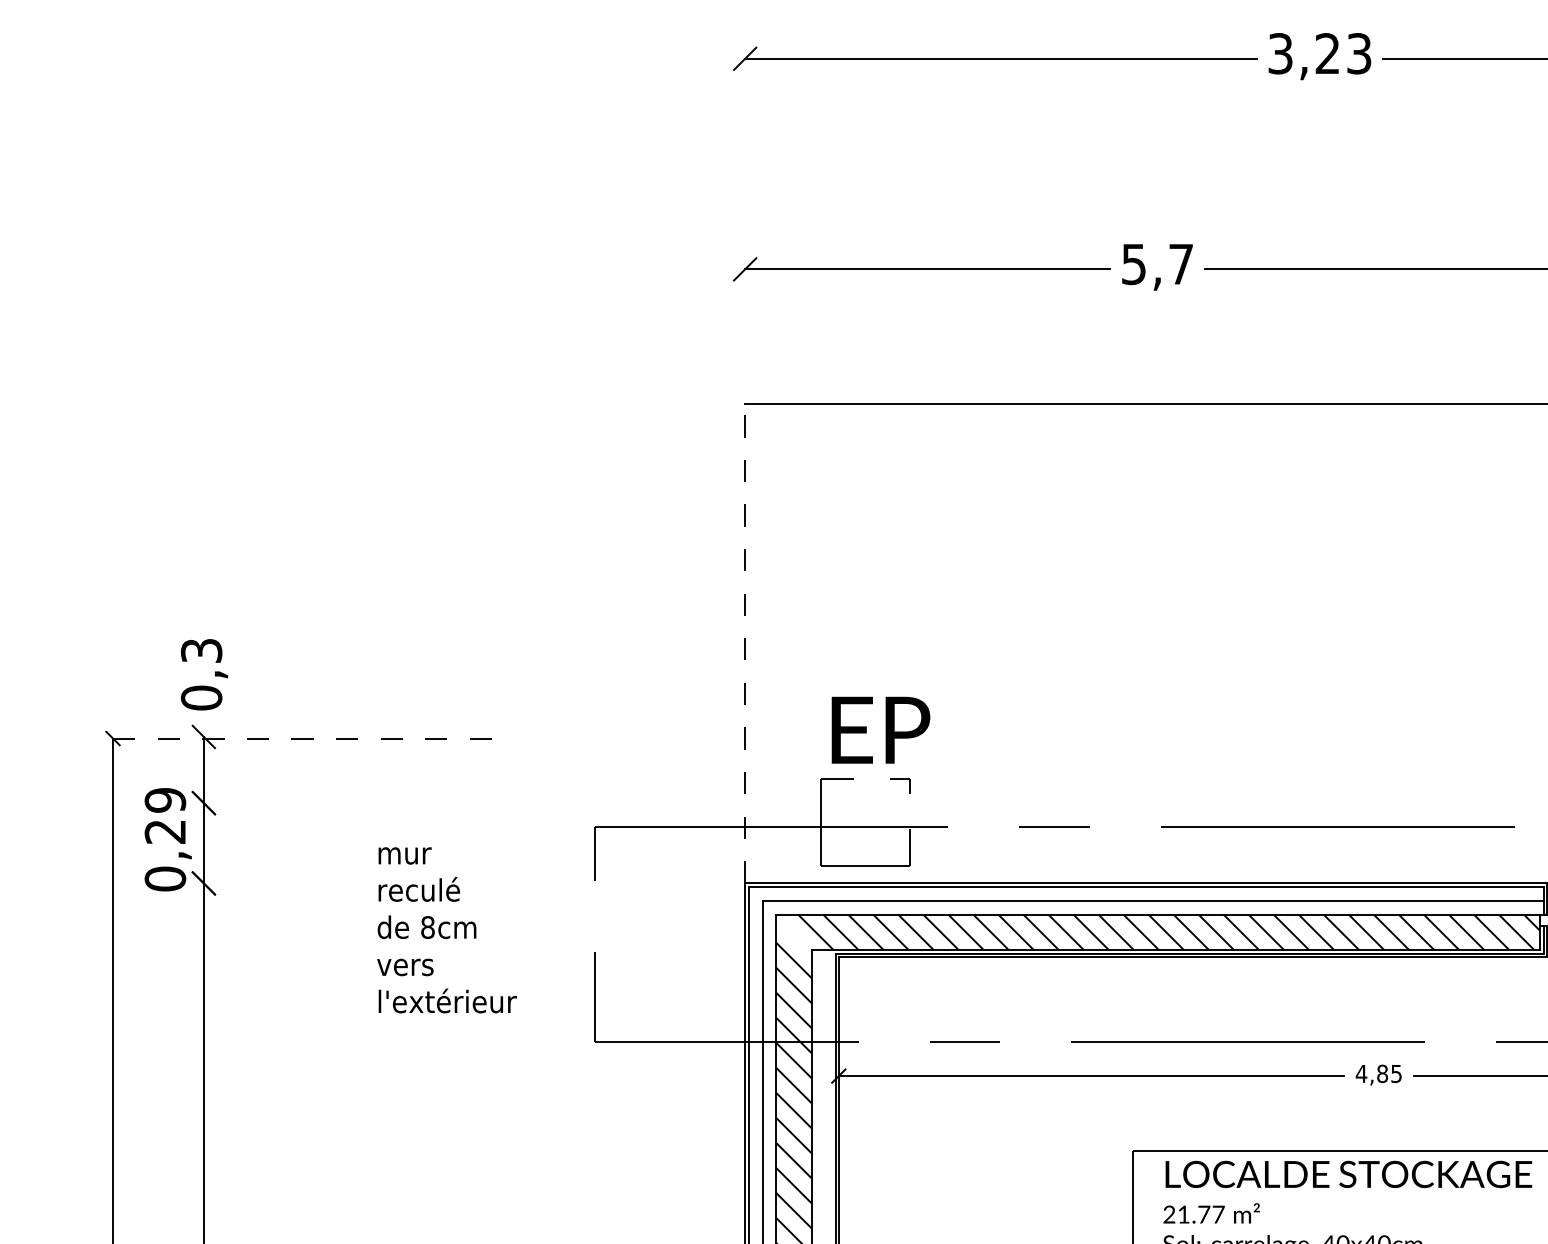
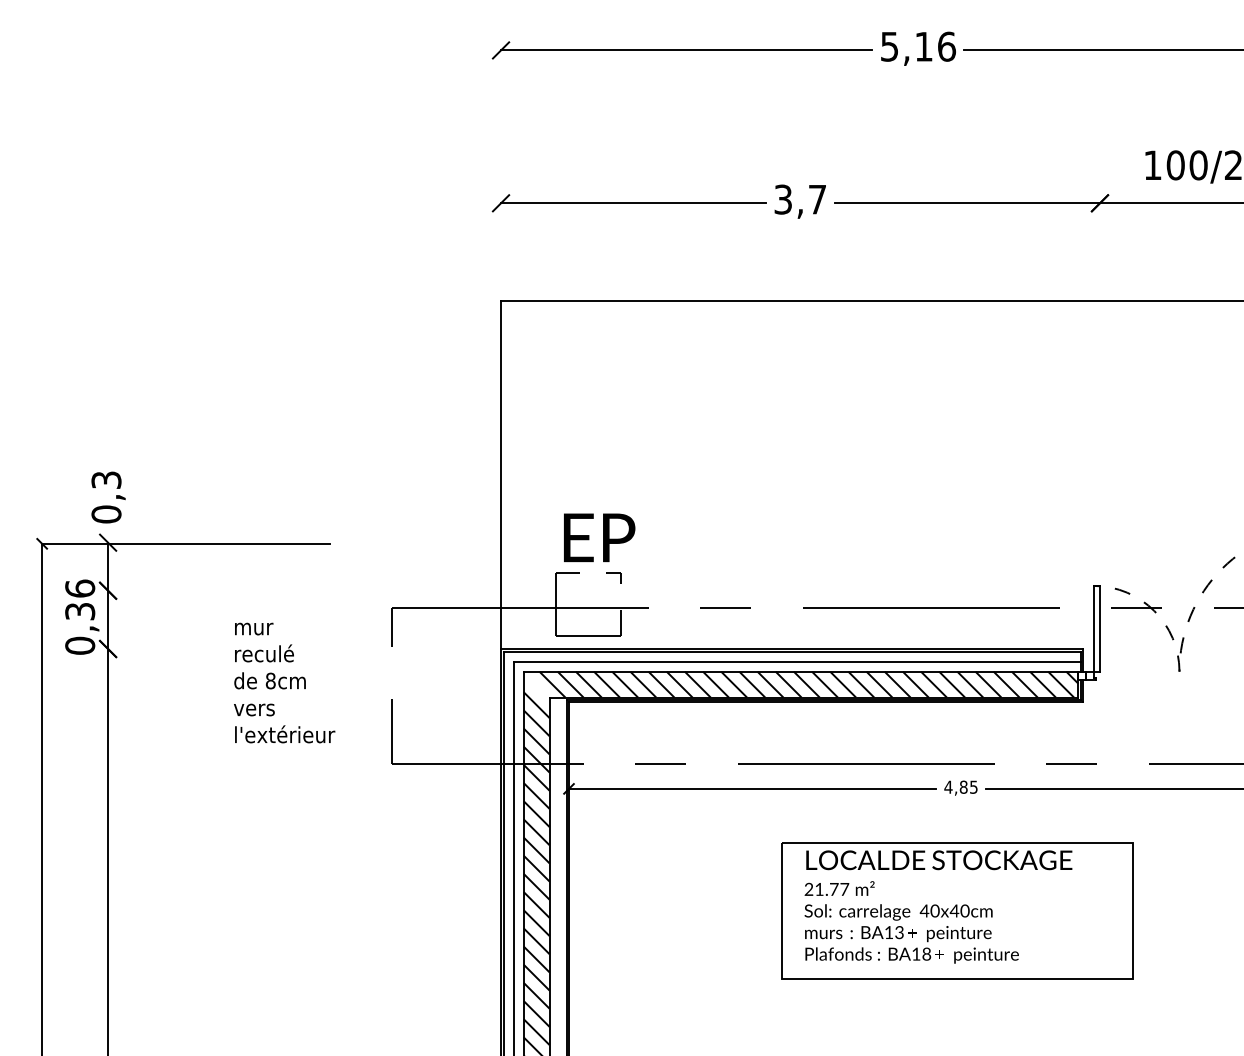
text: (1320, 53) -> (918, 46), 3,23 -> 5,16
text: (1134, 262) -> (783, 198), 5,7 -> 3,7
line: (745, 644) -> (501, 475), dashed -> solid
line: (310, 738) -> (185, 543), dashed -> solid
text: (165, 815) -> (80, 599), 0,29 -> 0,36

